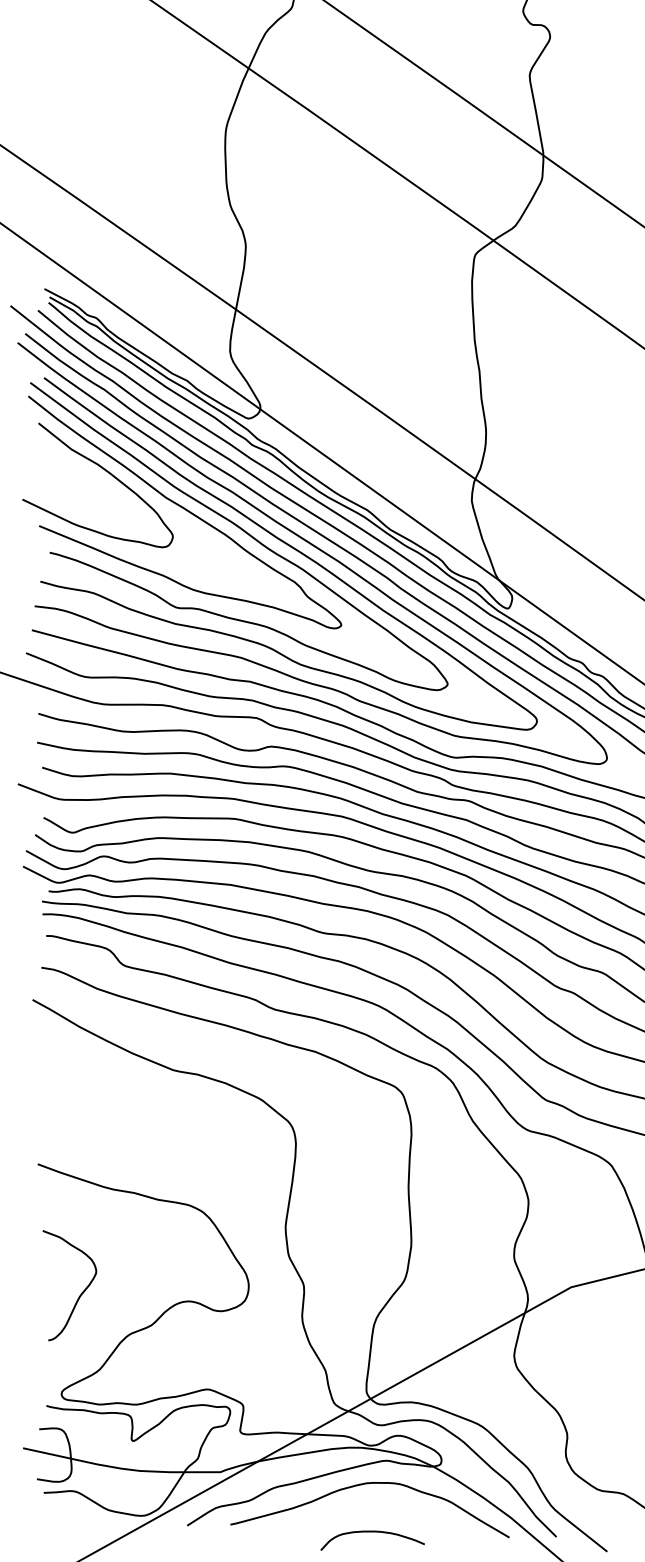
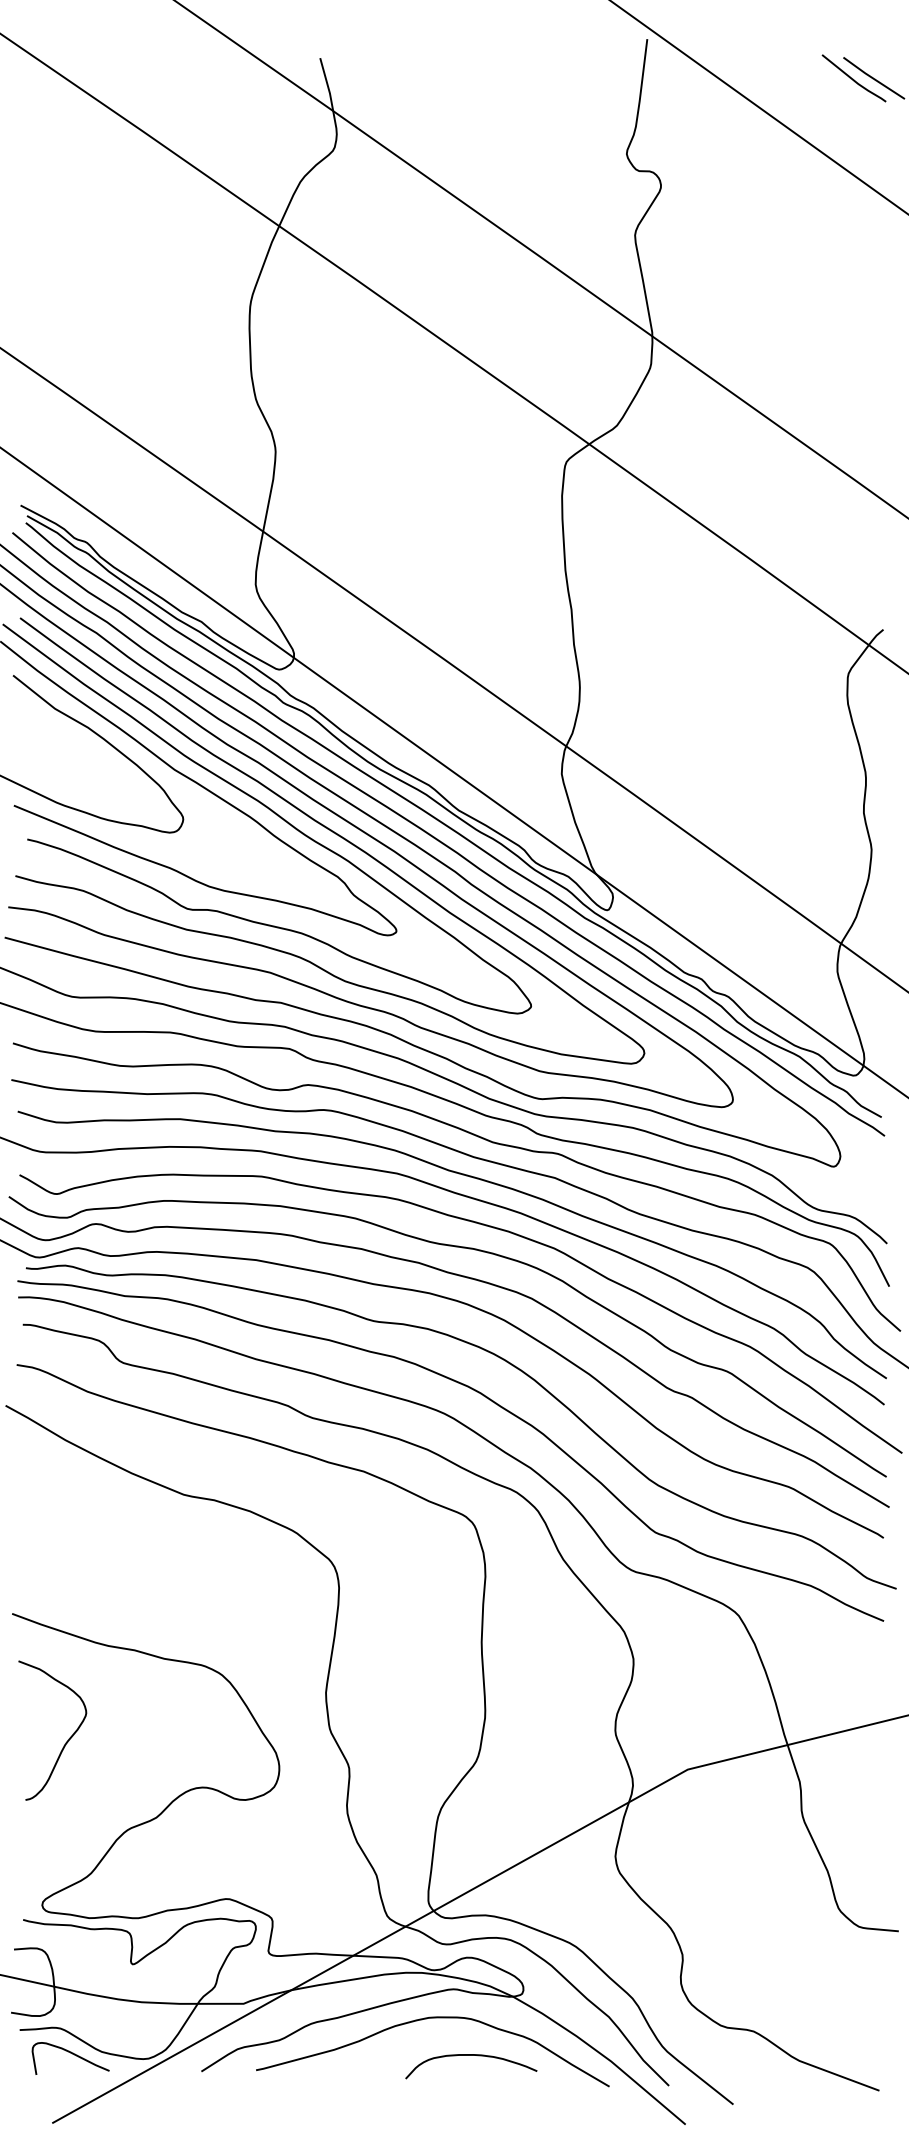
curve: (79, 1295) -> (65, 1742), moved
curve: (85, 1512) -> (72, 2054), added
curve: (372, 1531) -> (471, 2055), moved

